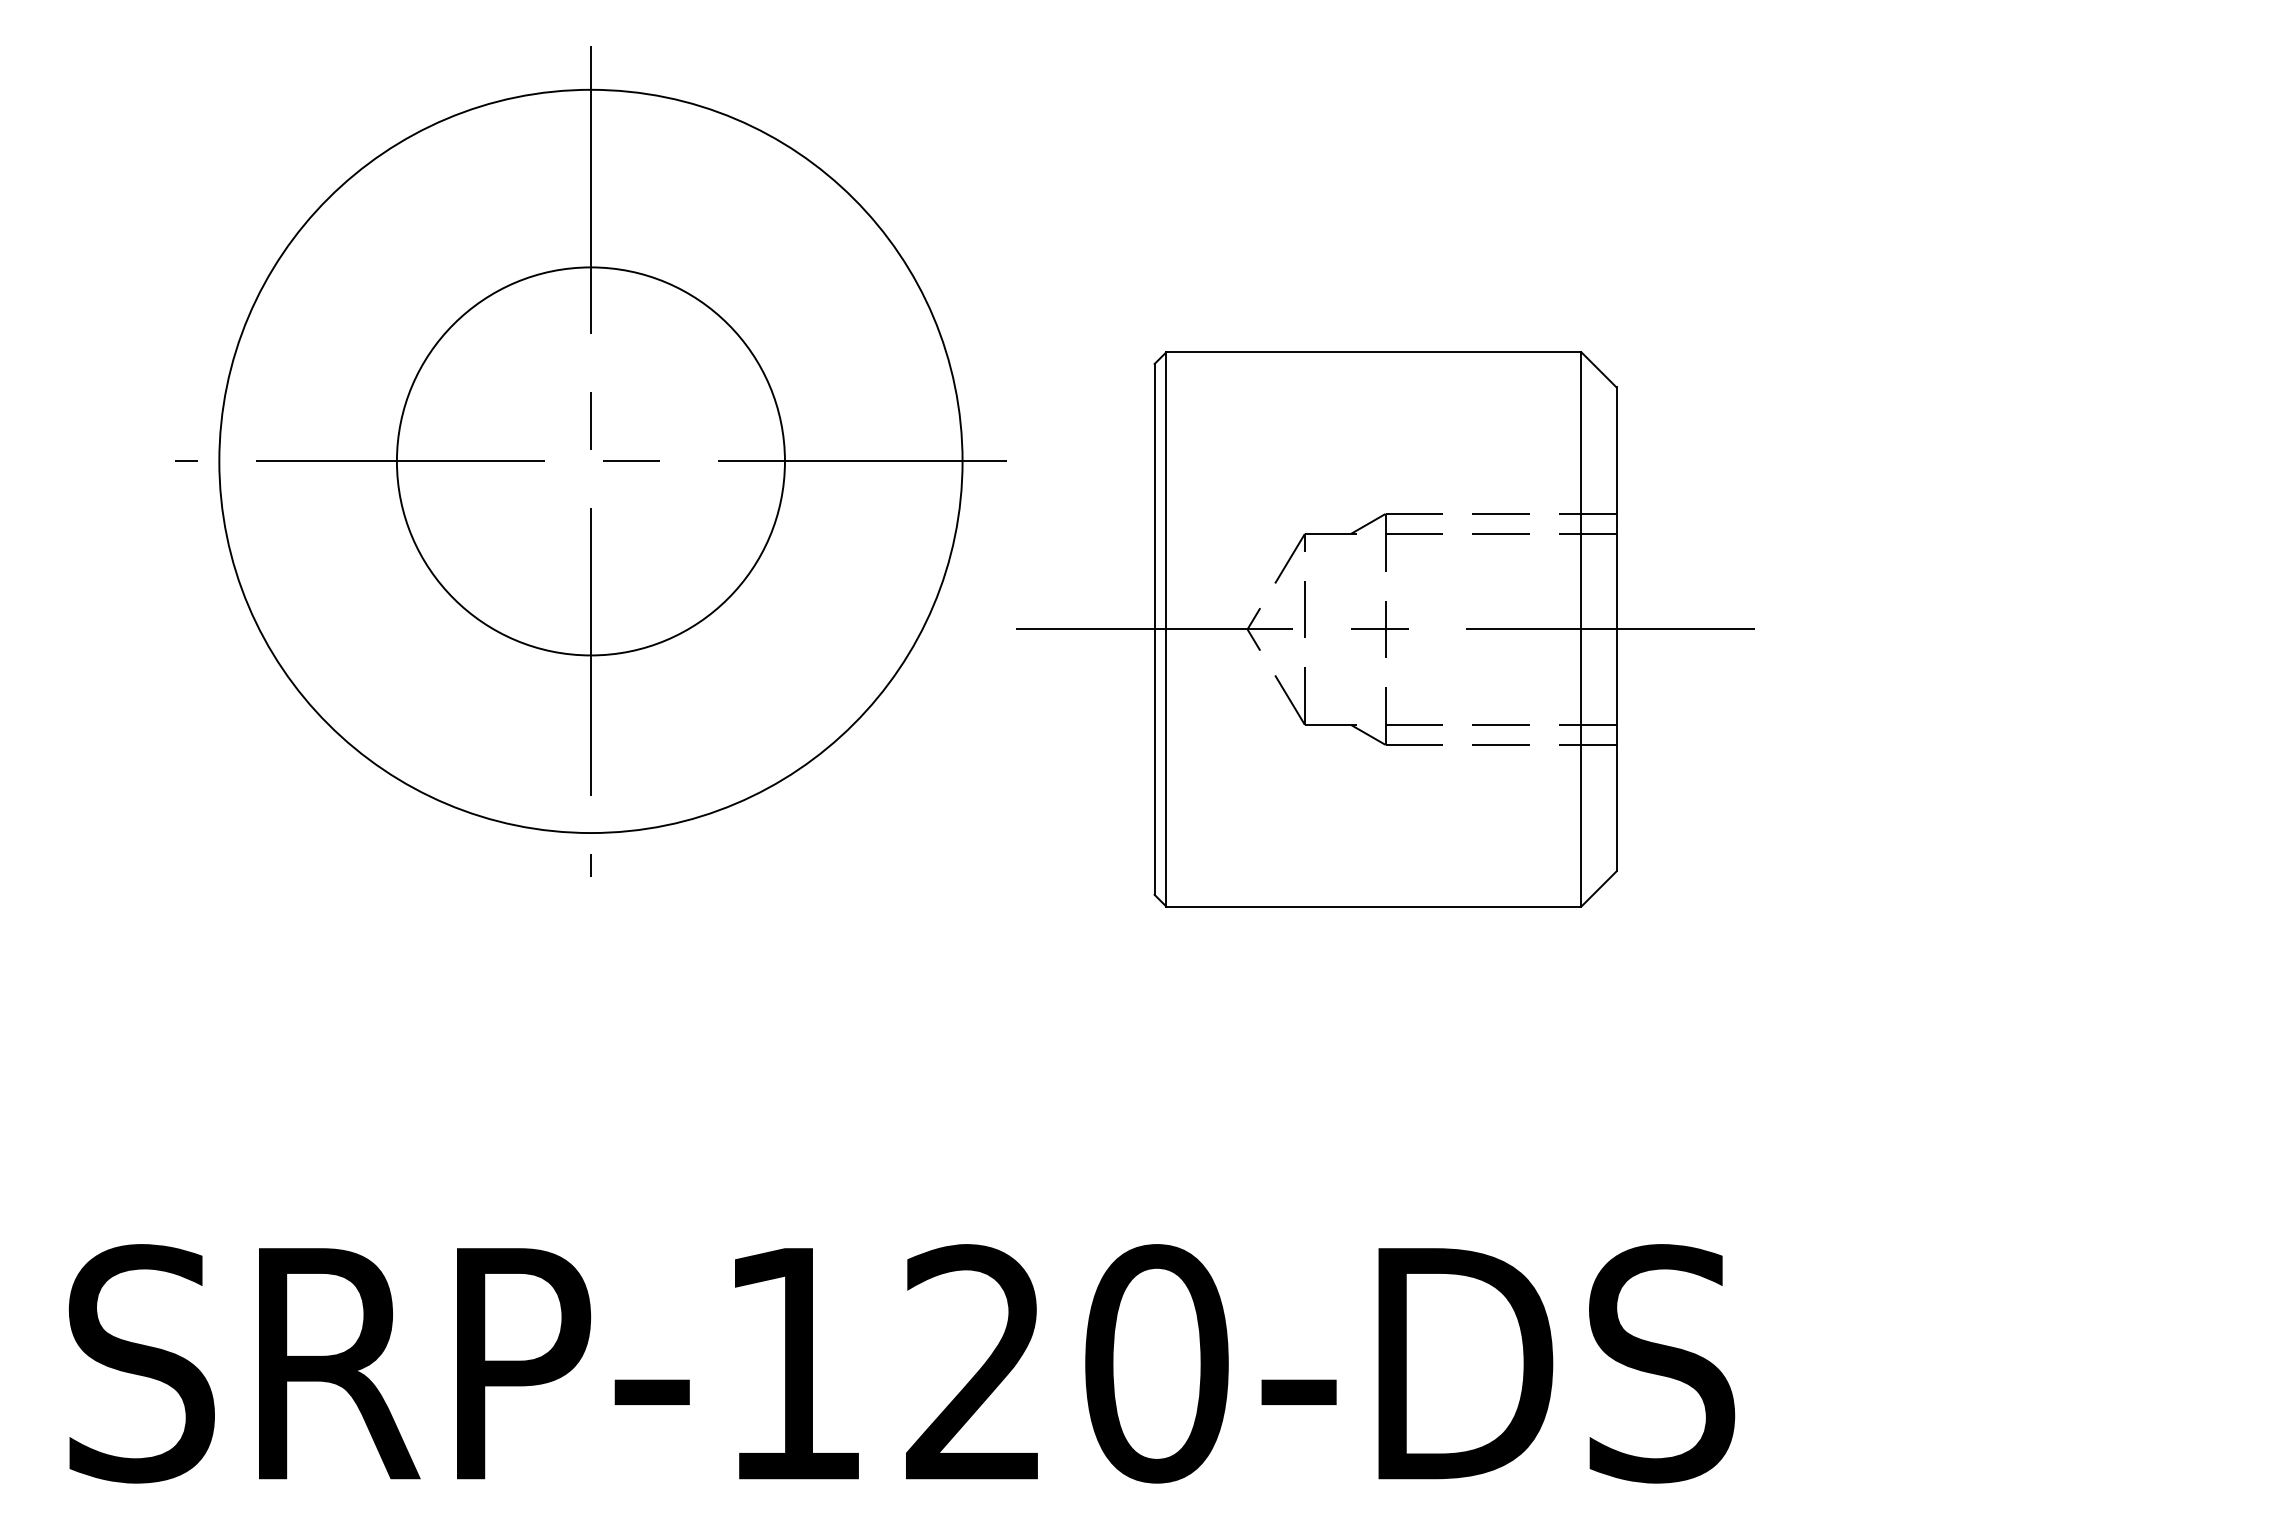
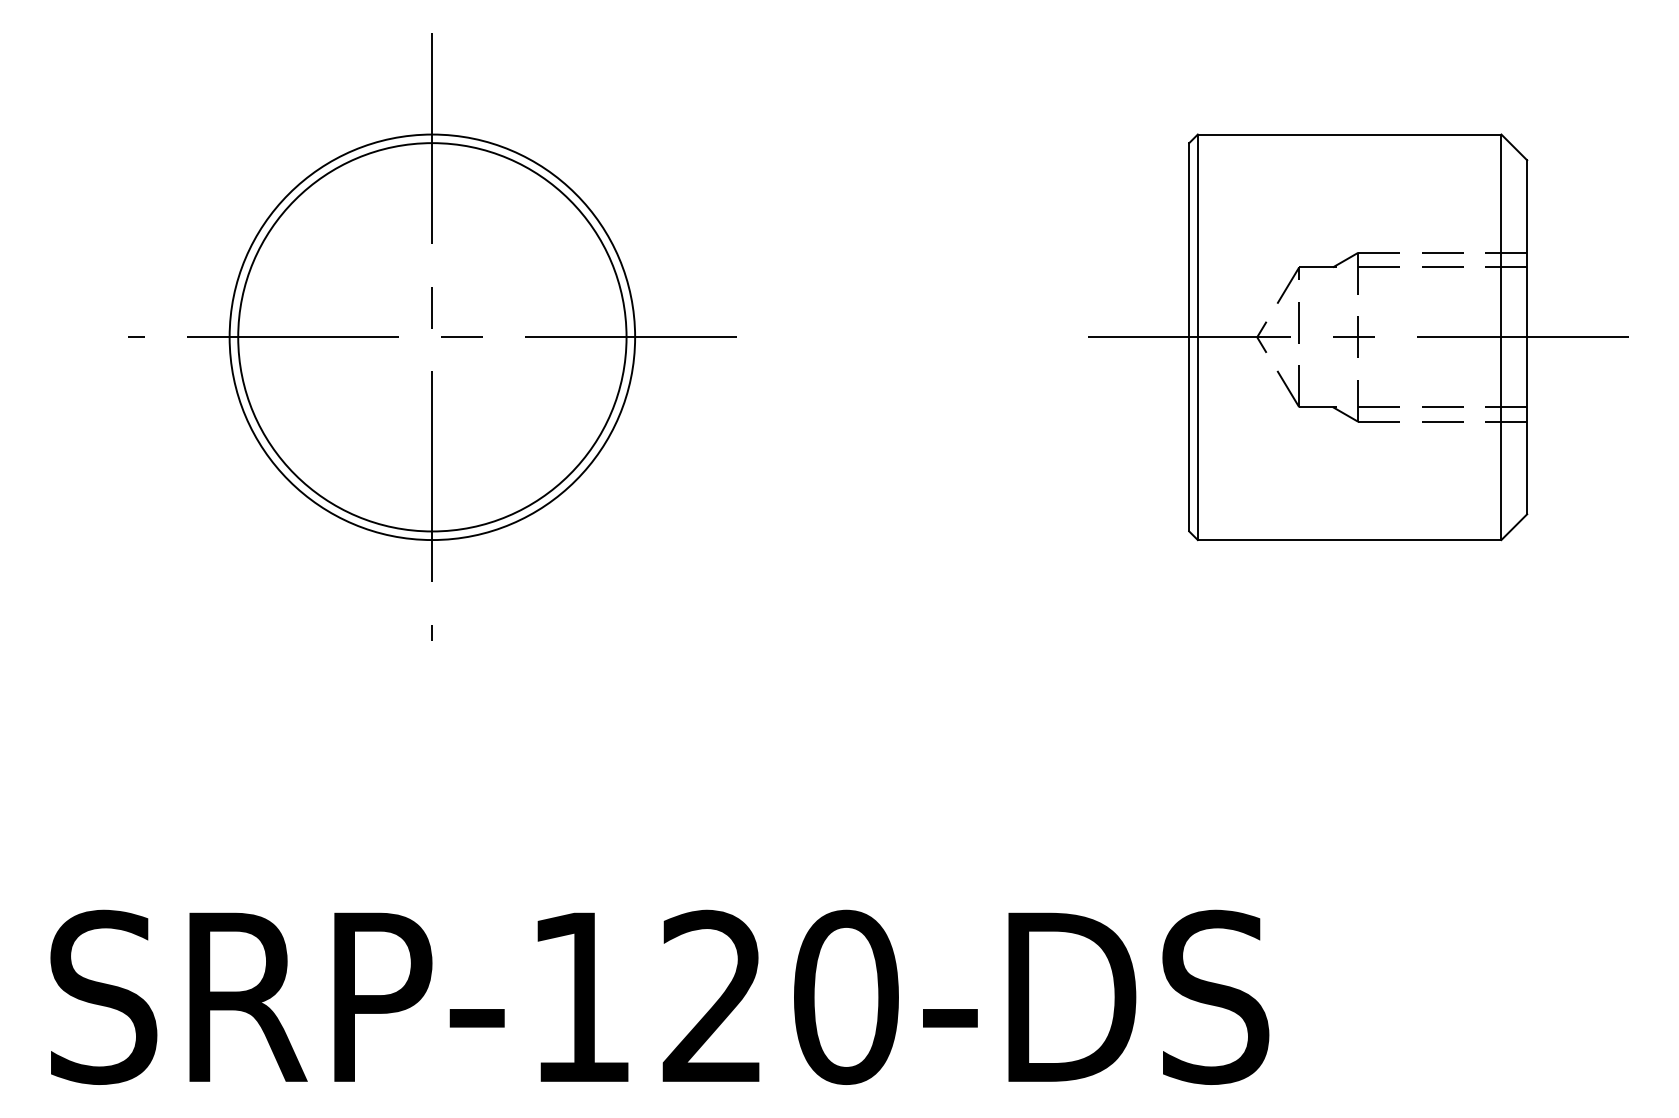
circle: (590, 461) -> (432, 337), size x0.71
circle: (590, 461) -> (432, 337), size x1.43
part: (1385, 629) -> (1358, 337), moved

